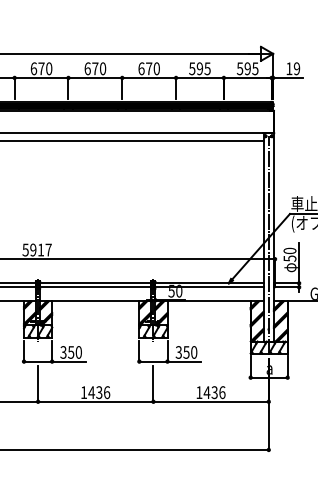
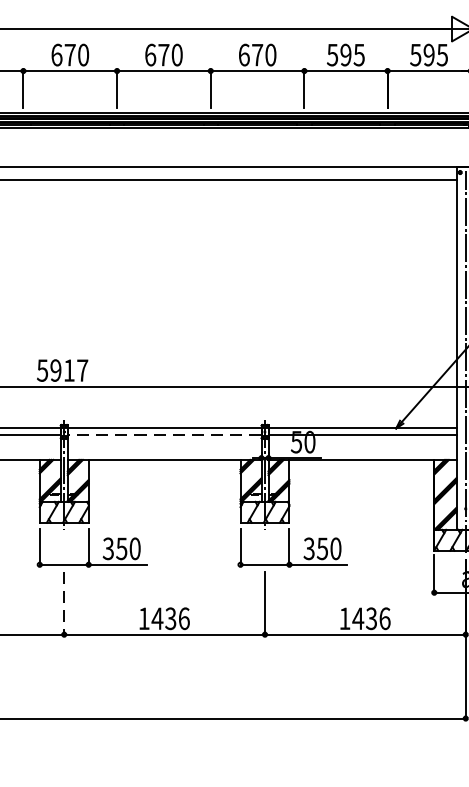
line: (95, 287) -> (164, 435), solid -> dashed
line: (38, 384) -> (64, 604), solid -> dashed

